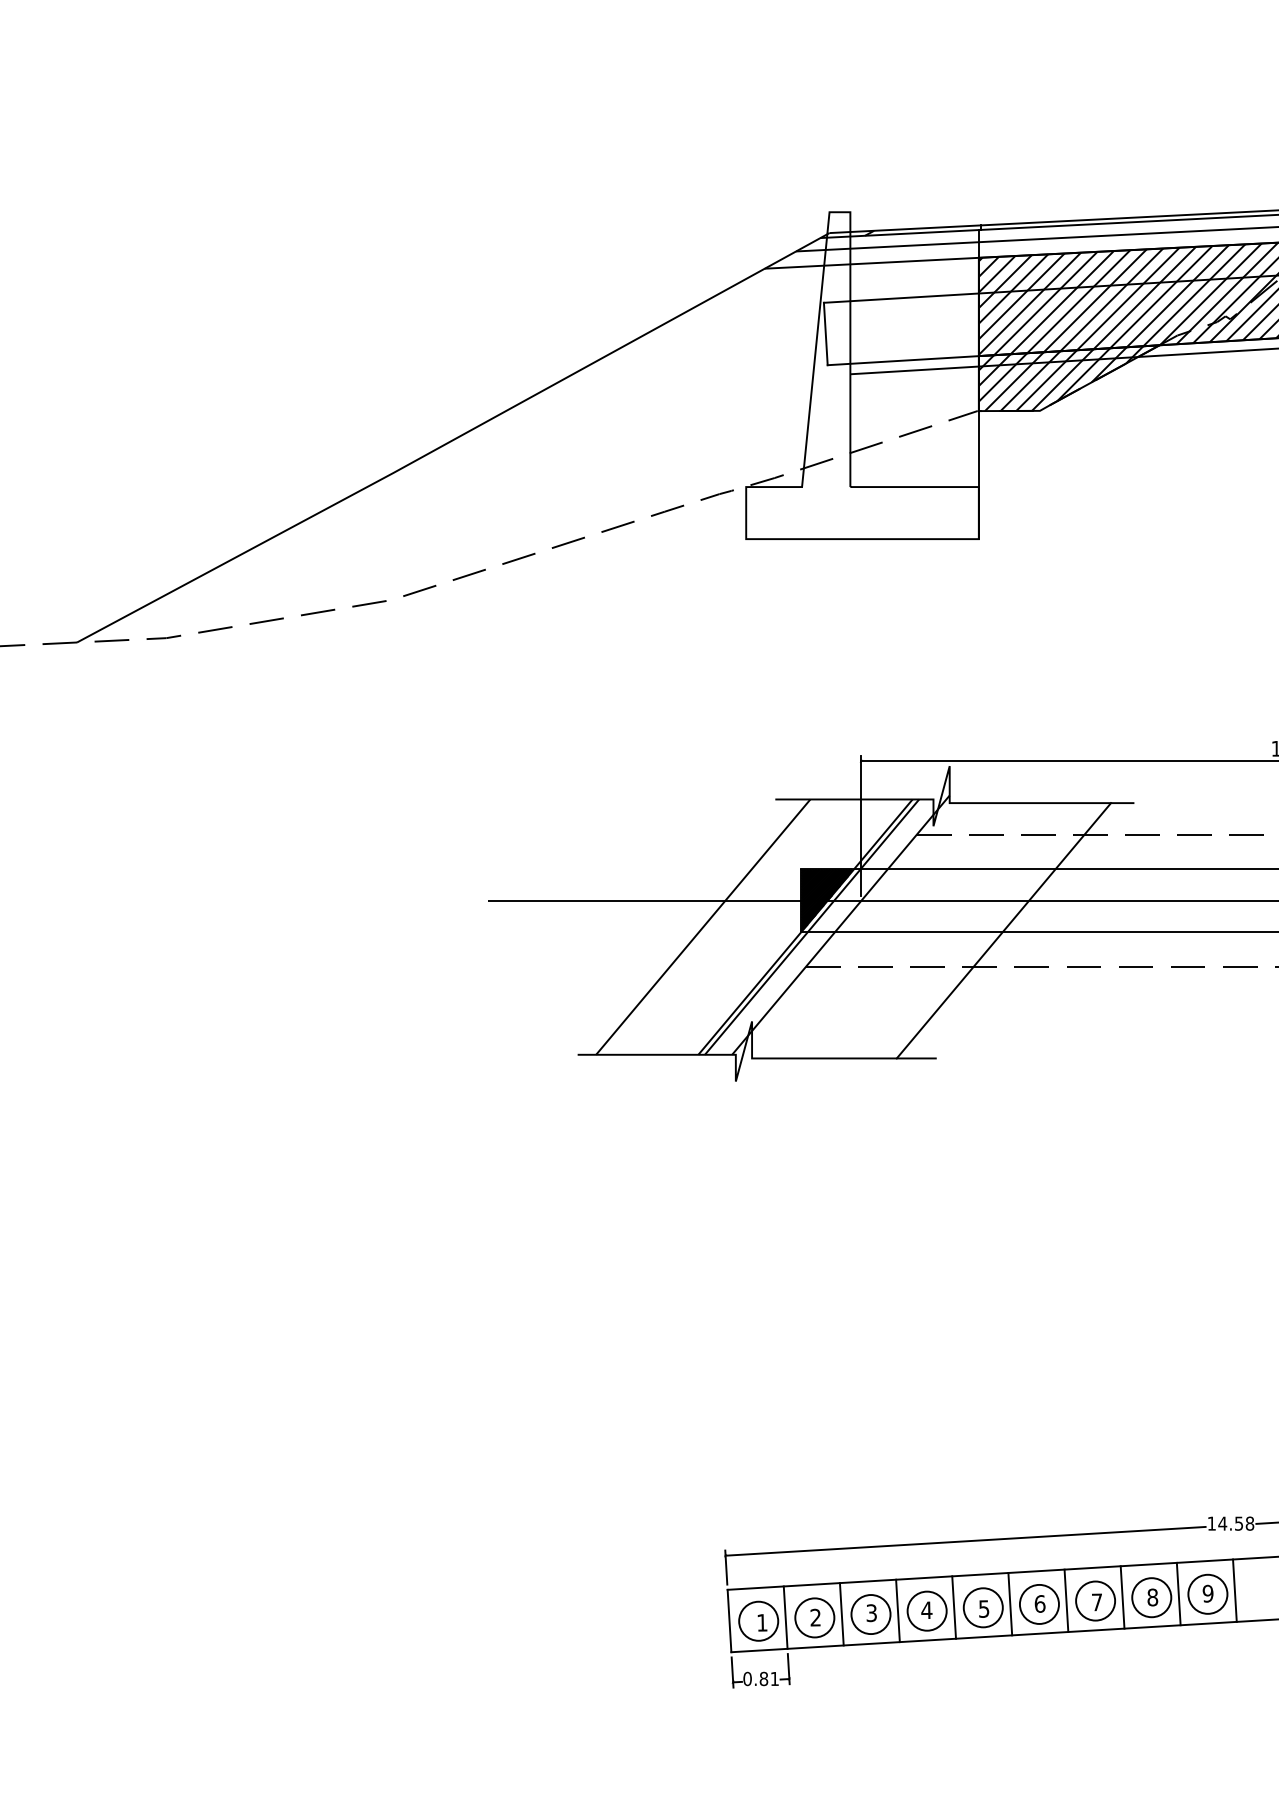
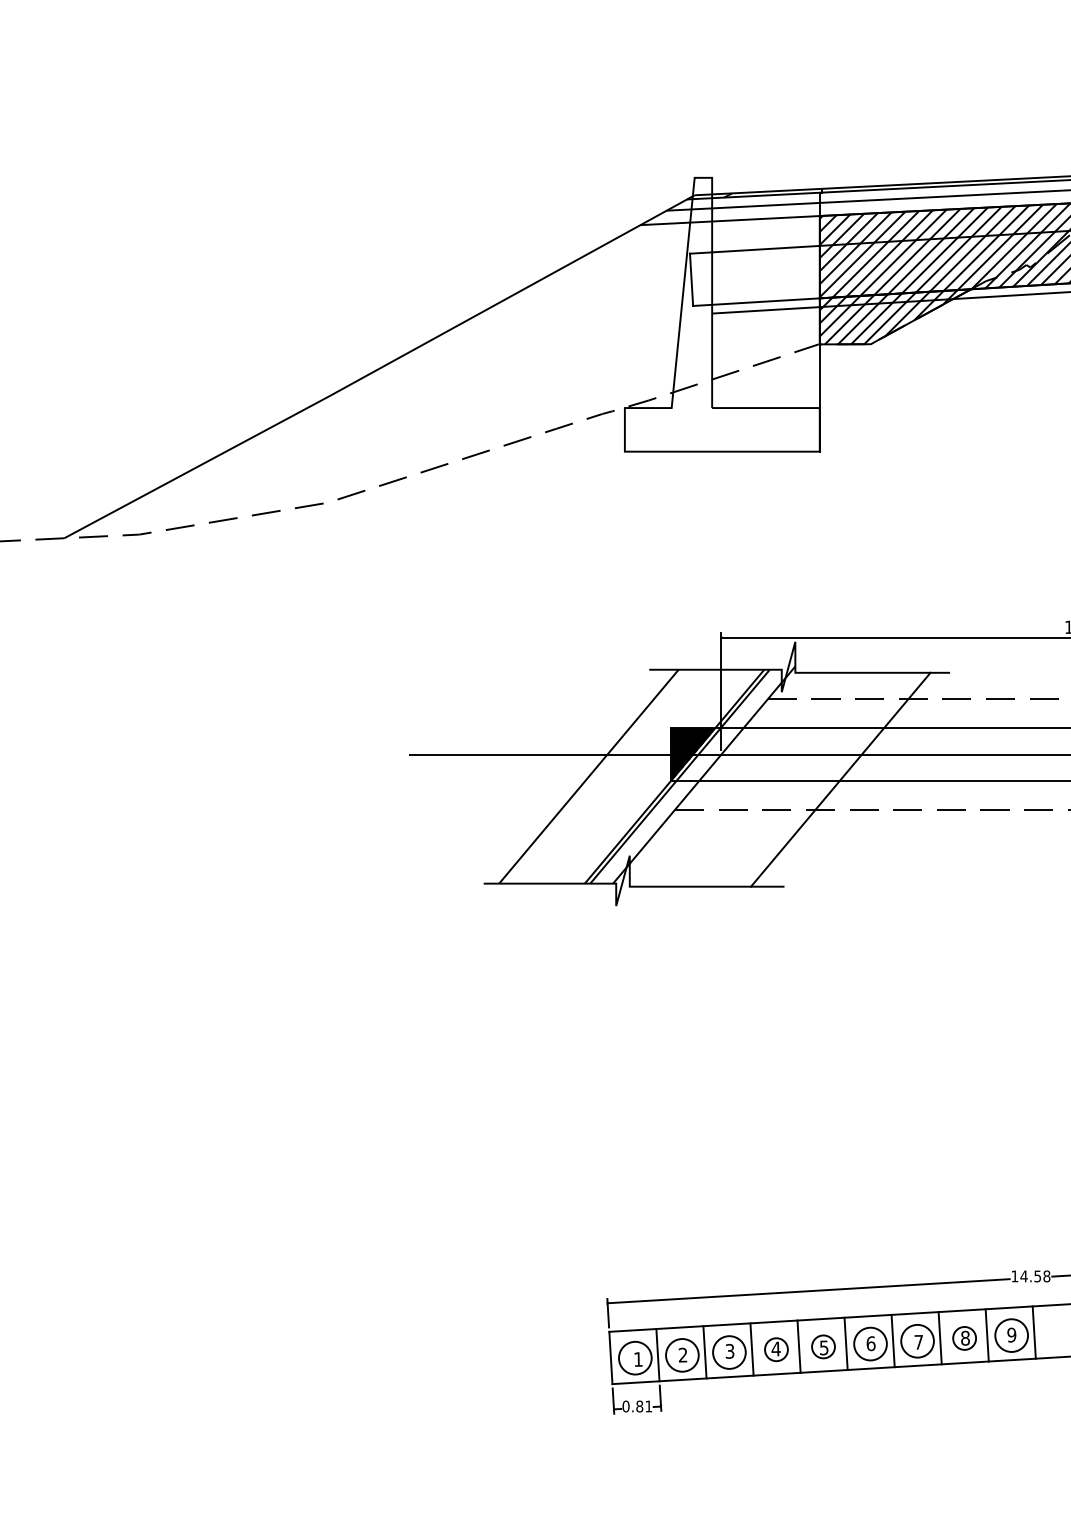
circle: (1151, 1597) -> (964, 1338), size x0.7
circle: (982, 1607) -> (822, 1346), size x0.7
circle: (926, 1610) -> (775, 1349), size x0.7

